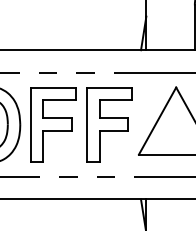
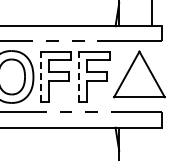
line: (30, 124) -> (40, 76), solid -> dashed
line: (87, 124) -> (79, 76), solid -> dashed

